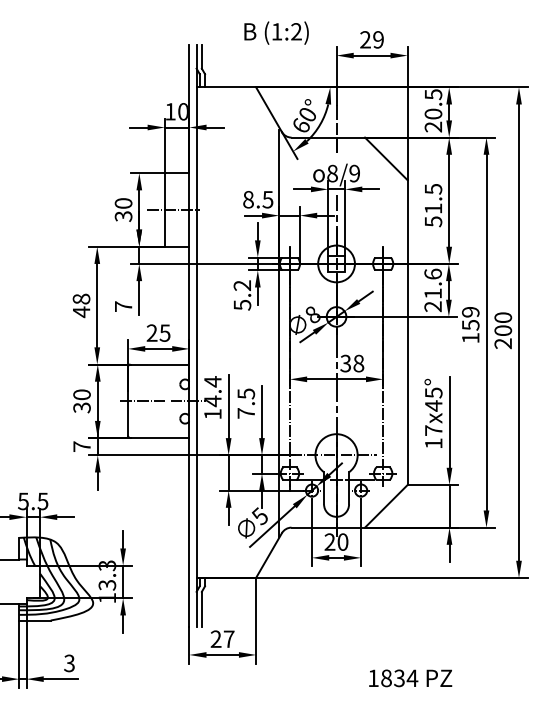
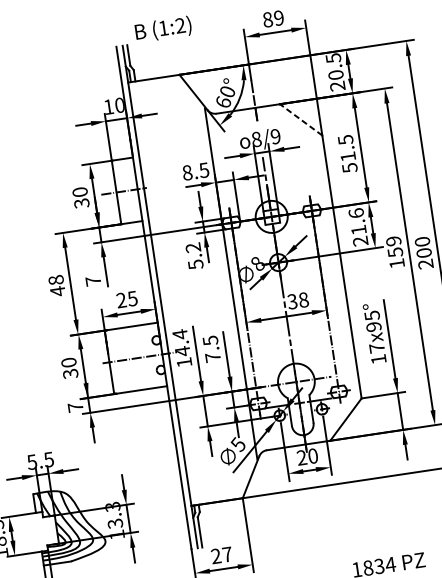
text: (276, 32) -> (163, 28), moved
text: (365, 39) -> (267, 19), 29 -> 89
line: (386, 158) -> (301, 119), solid -> dashed
text: (433, 405) -> (373, 326), 17x45° -> 17x95°

